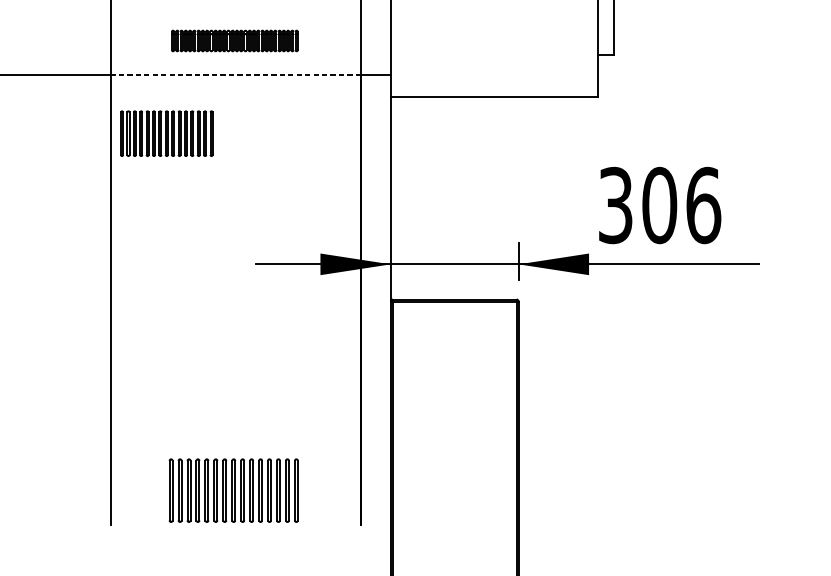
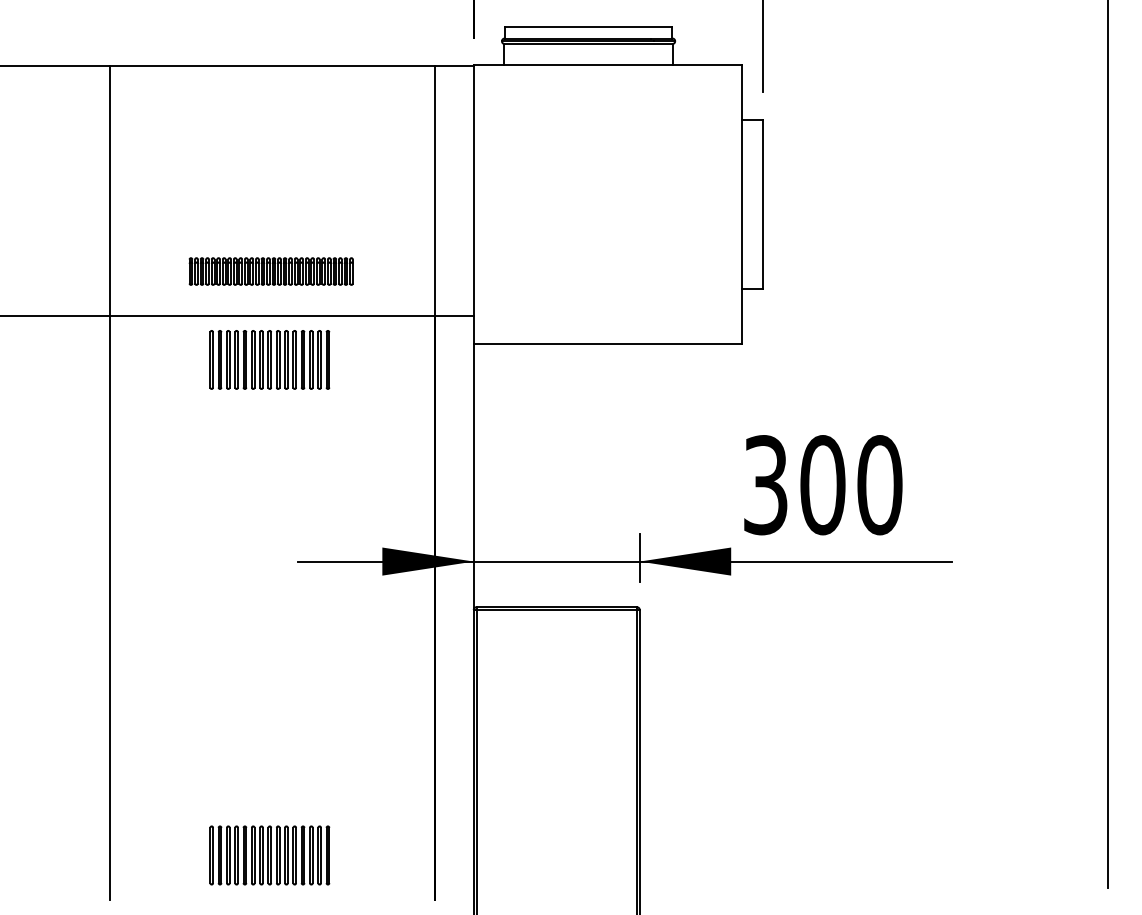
line: (235, 74) -> (272, 315), dashed -> solid
part: (166, 133) -> (269, 359), moved
text: (703, 205) -> (879, 485), 306 -> 300
part: (233, 490) -> (269, 855), size x0.71

